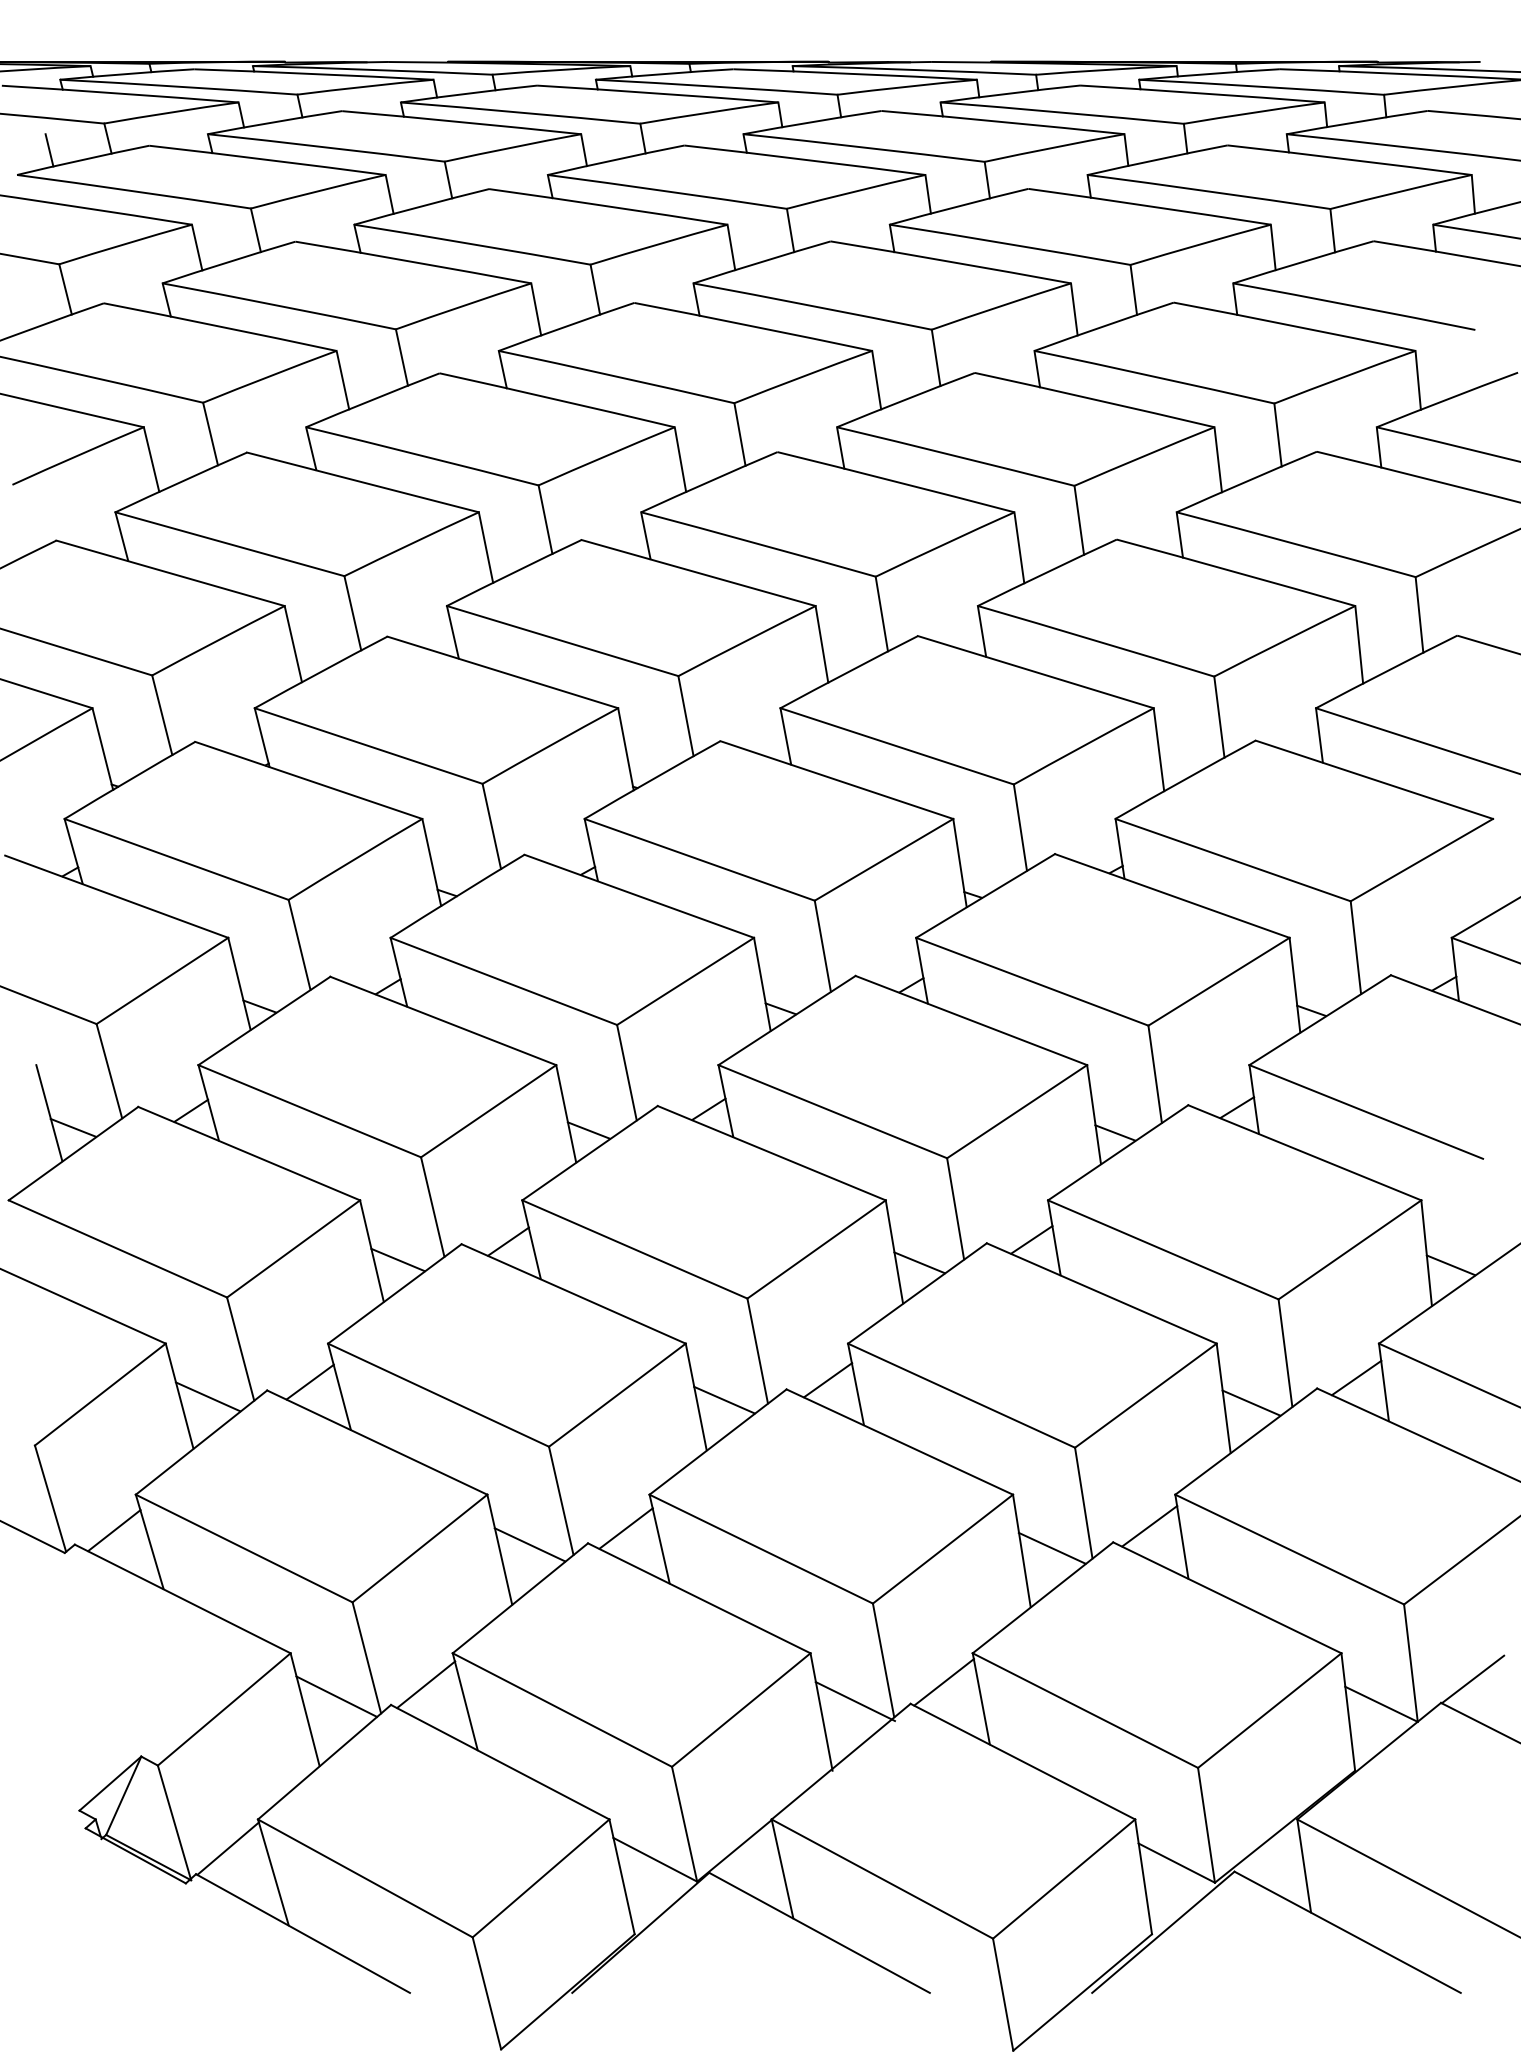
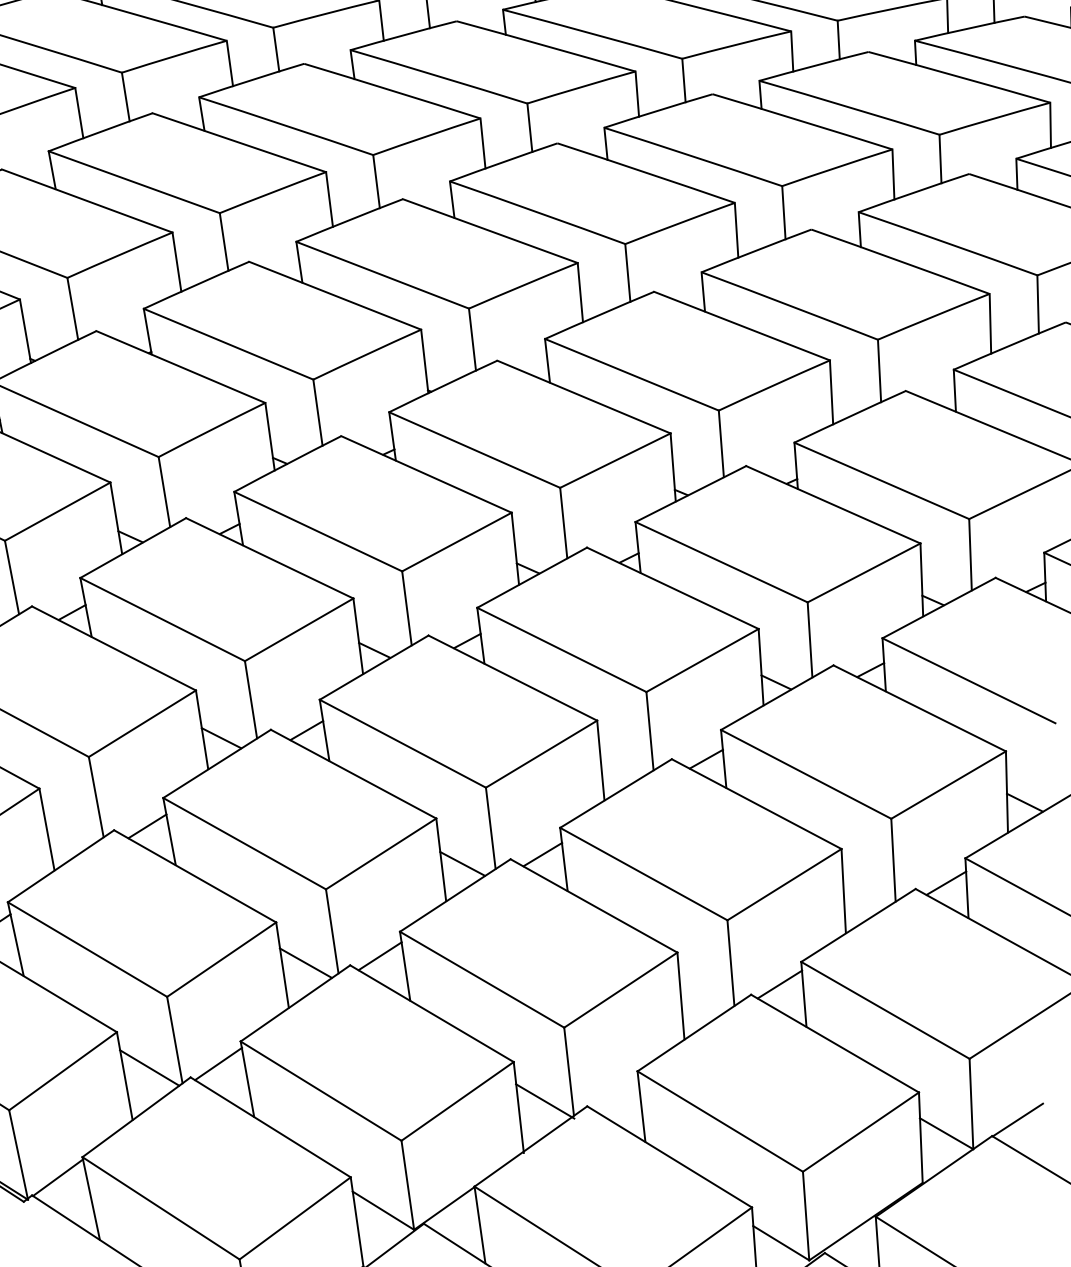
line: (919, 1262) -> (619, 770), removed
line: (207, 1396) -> (68, 831), removed
line: (1251, 1402) -> (864, 895), removed
line: (1051, 1547) -> (703, 995), removed
line: (944, 1681) -> (614, 1091), removed

